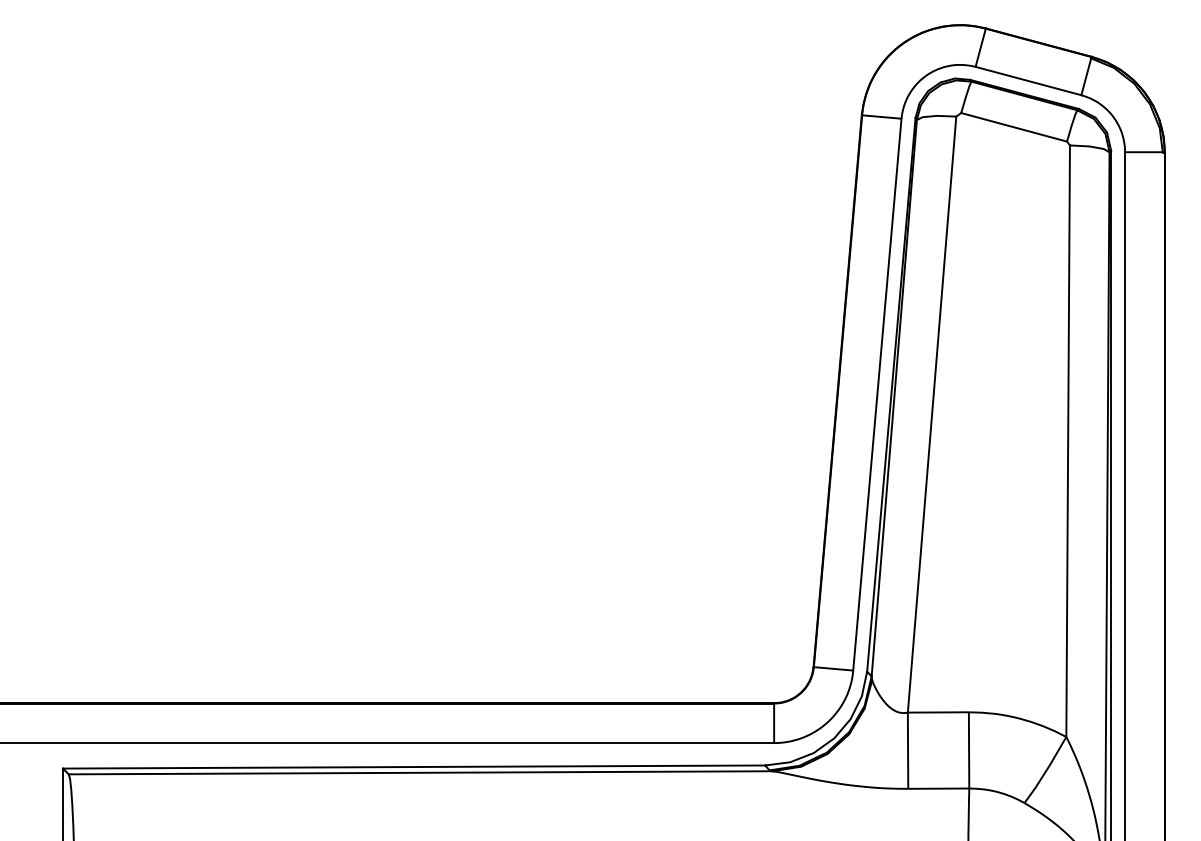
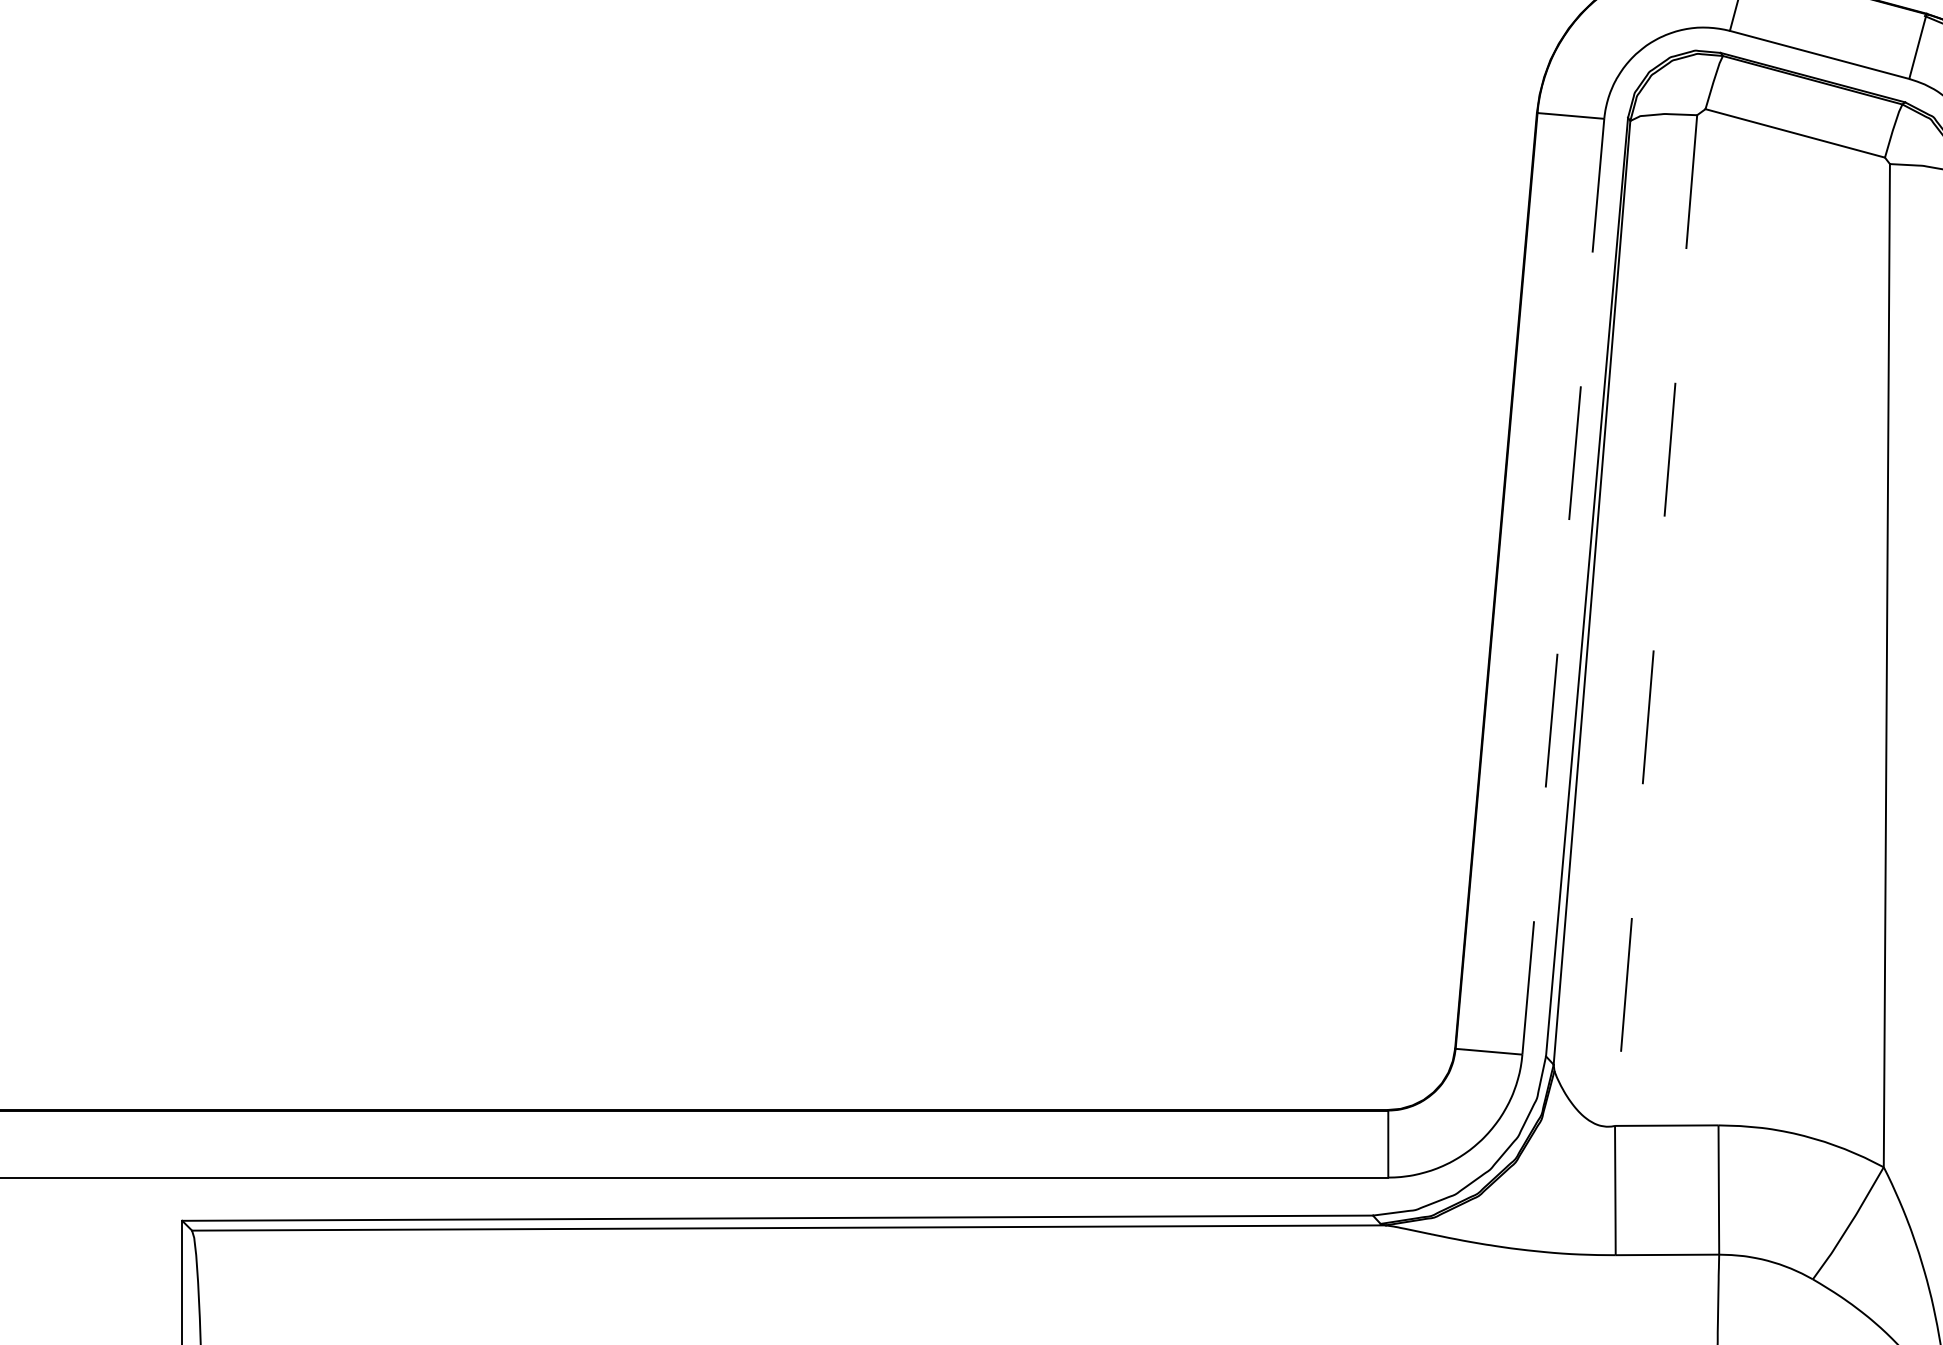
line: (877, 394) -> (1563, 586), solid -> dashed
line: (932, 414) -> (1656, 620), solid -> dashed

